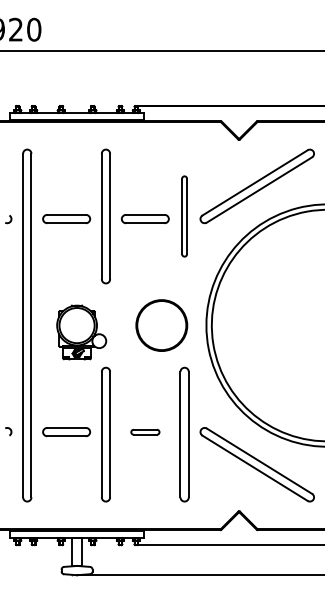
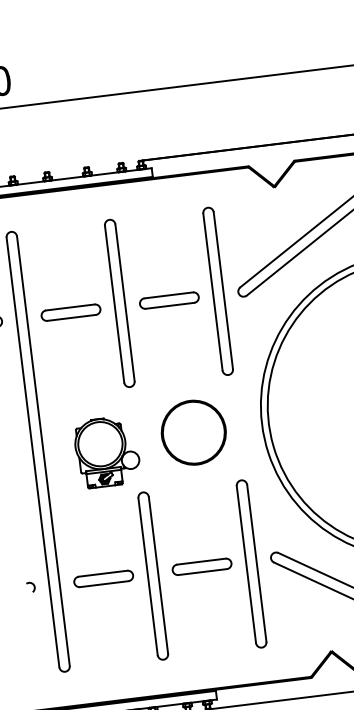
part: (184, 216) -> (217, 291), size x1.67
part: (161, 325) -> (193, 432), moved
part: (145, 432) -> (202, 567), size x1.67

